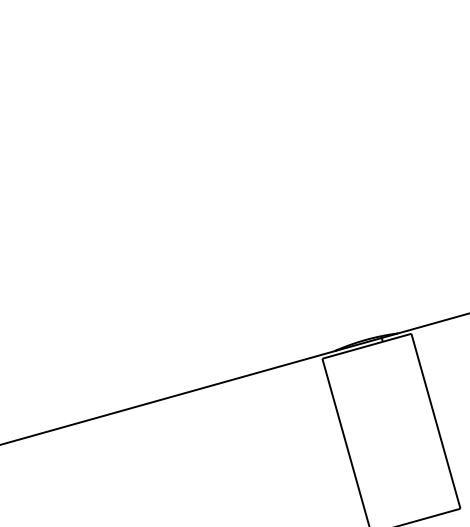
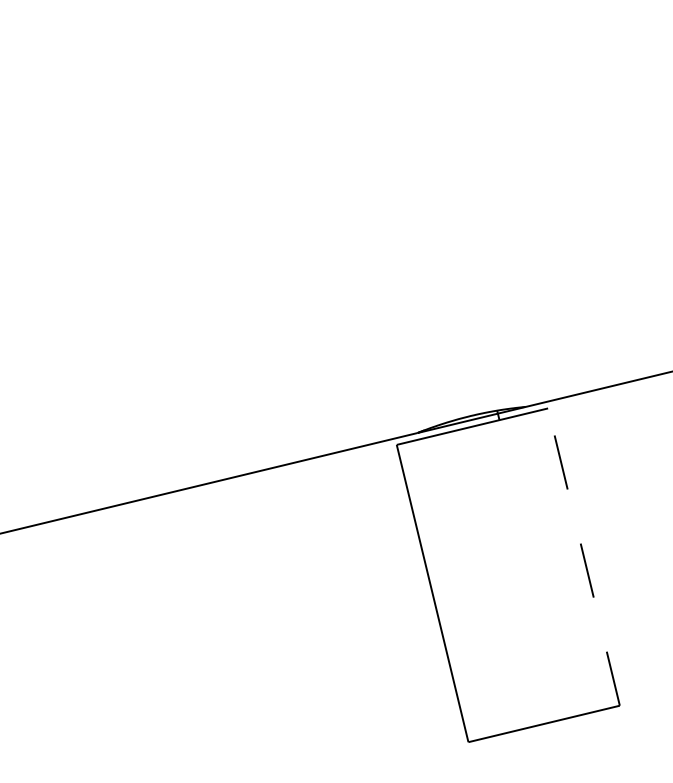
line: (435, 421) -> (583, 557), solid -> dashed

